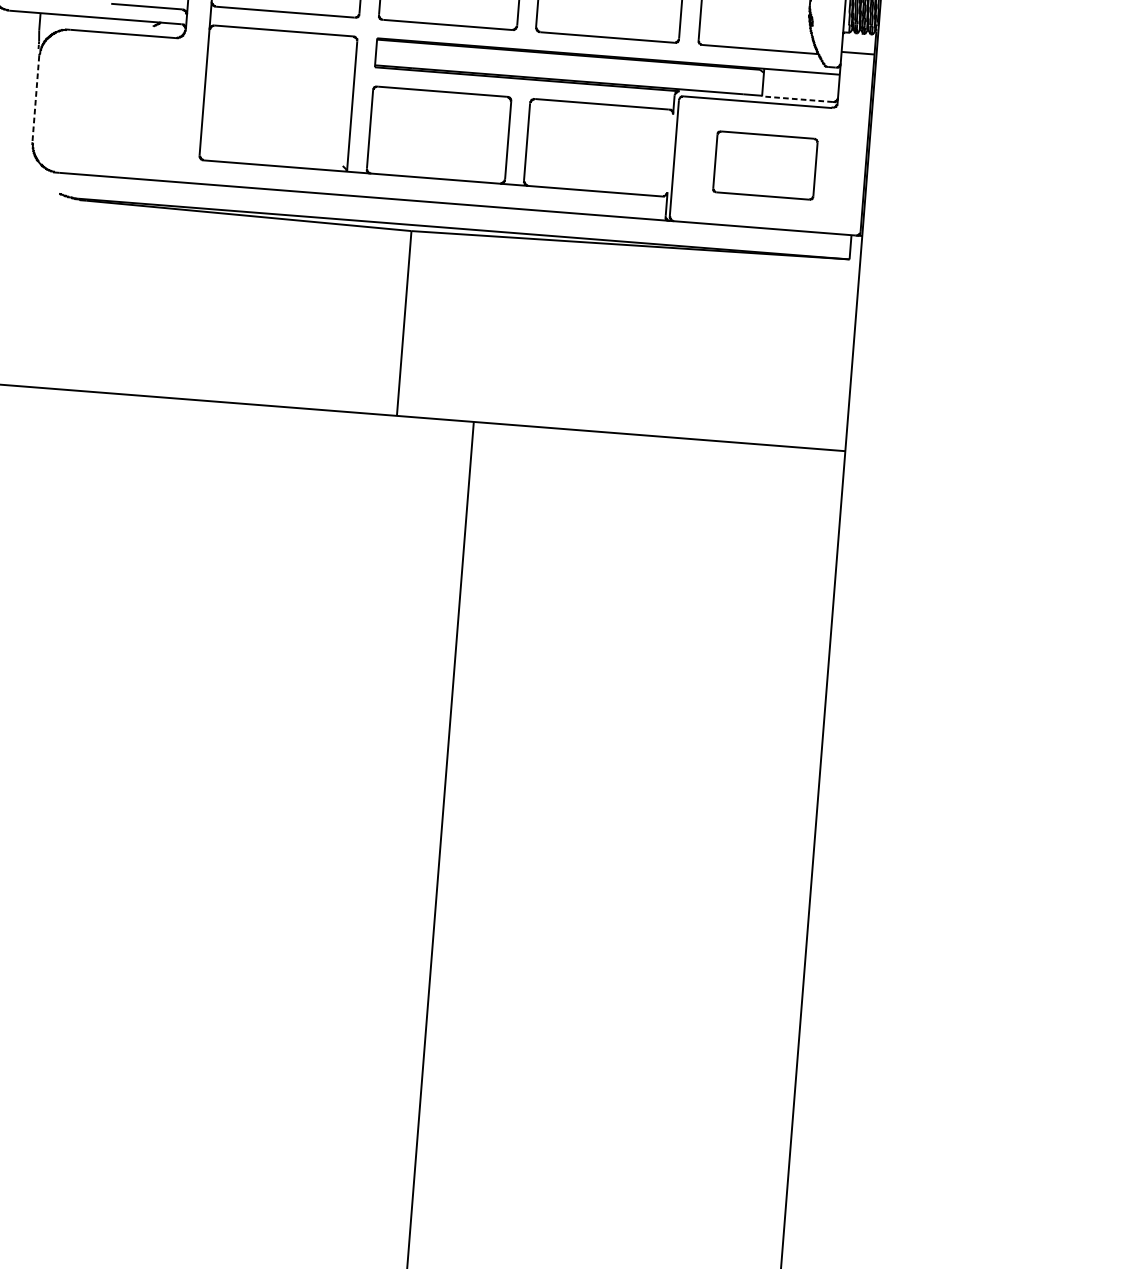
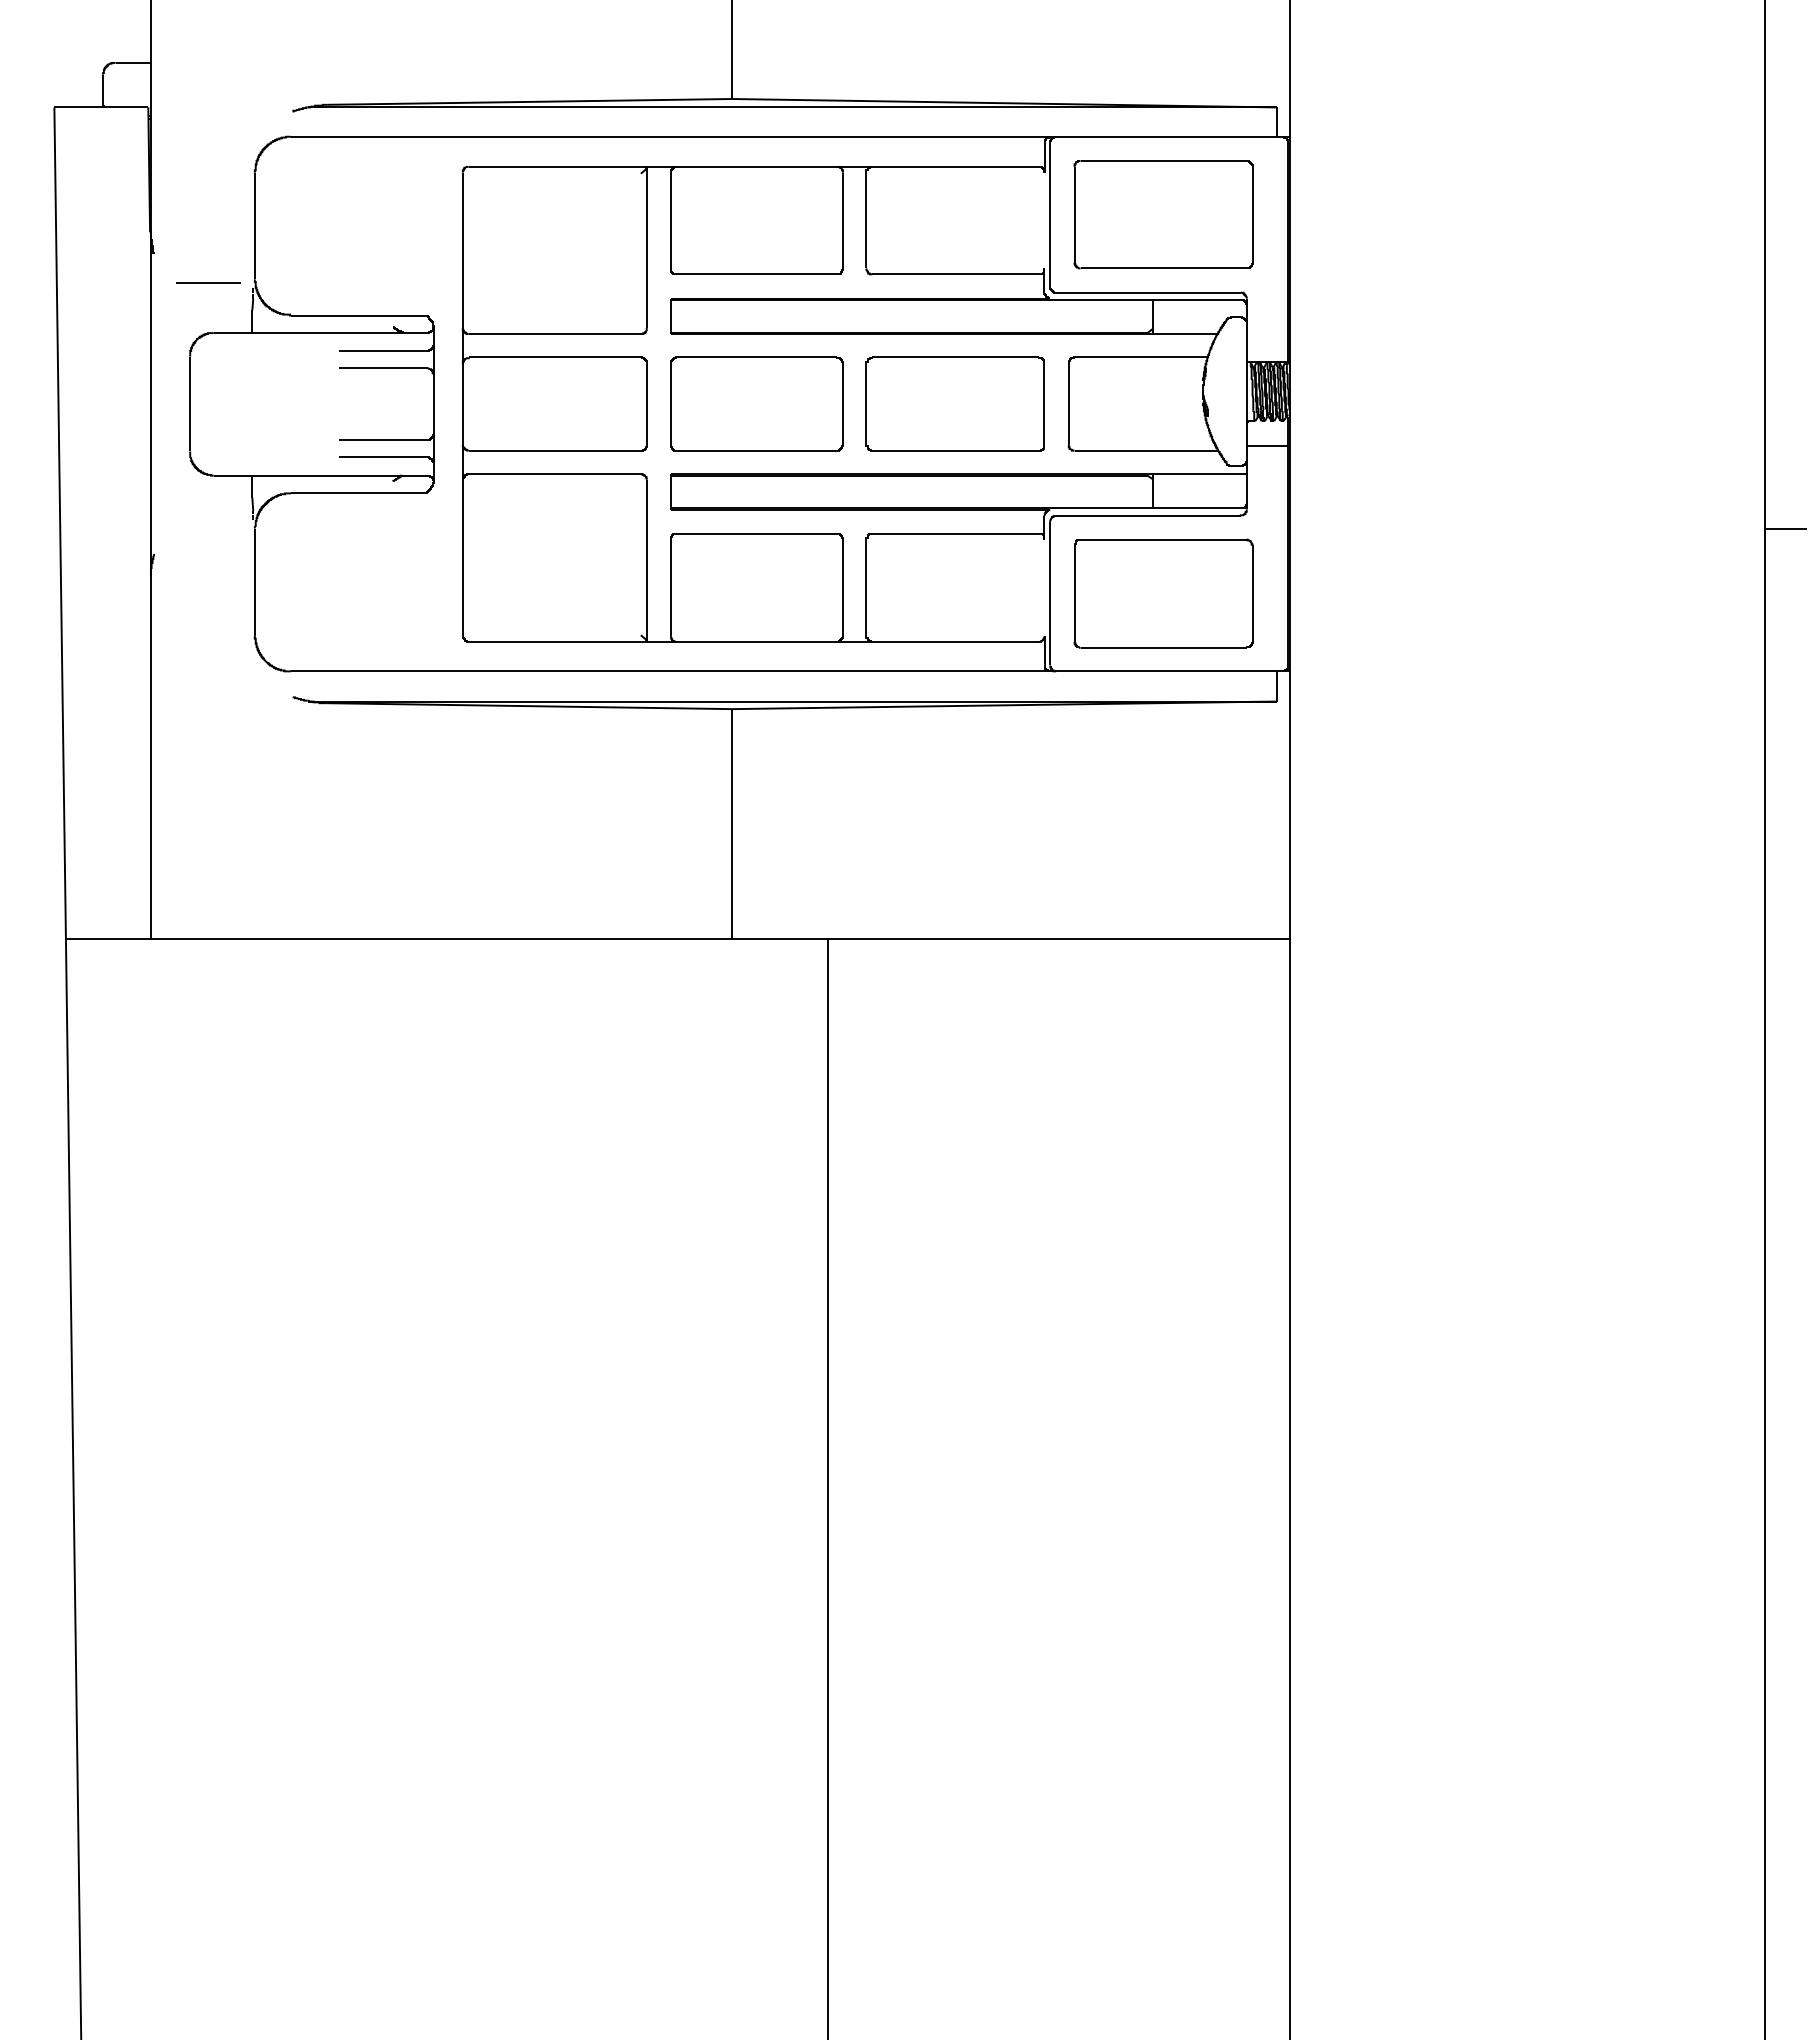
line: (35, 99) -> (254, 582), dashed -> solid
line: (797, 99) -> (1196, 508), dashed -> solid
part: (765, 165) -> (1163, 593), size x1.43

